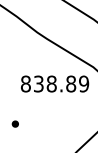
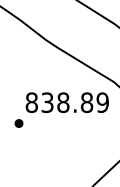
part: (14, 123) -> (17, 122), moved

